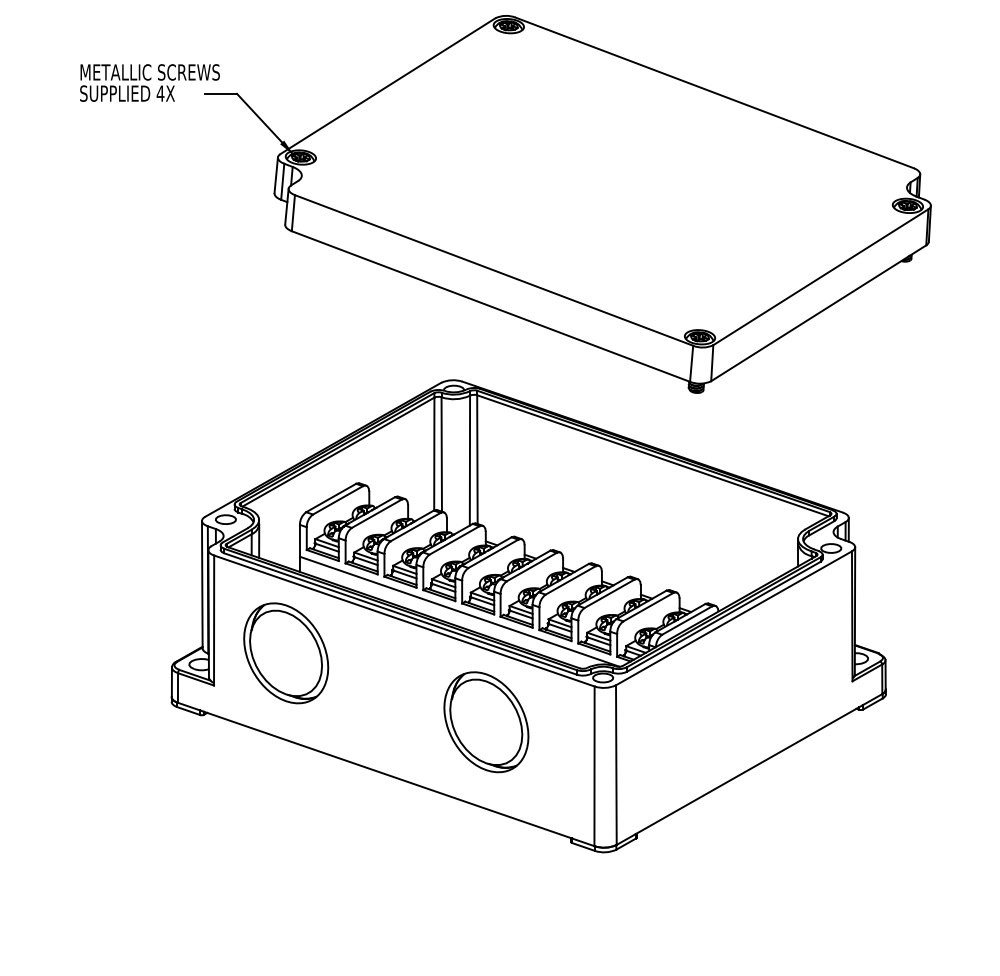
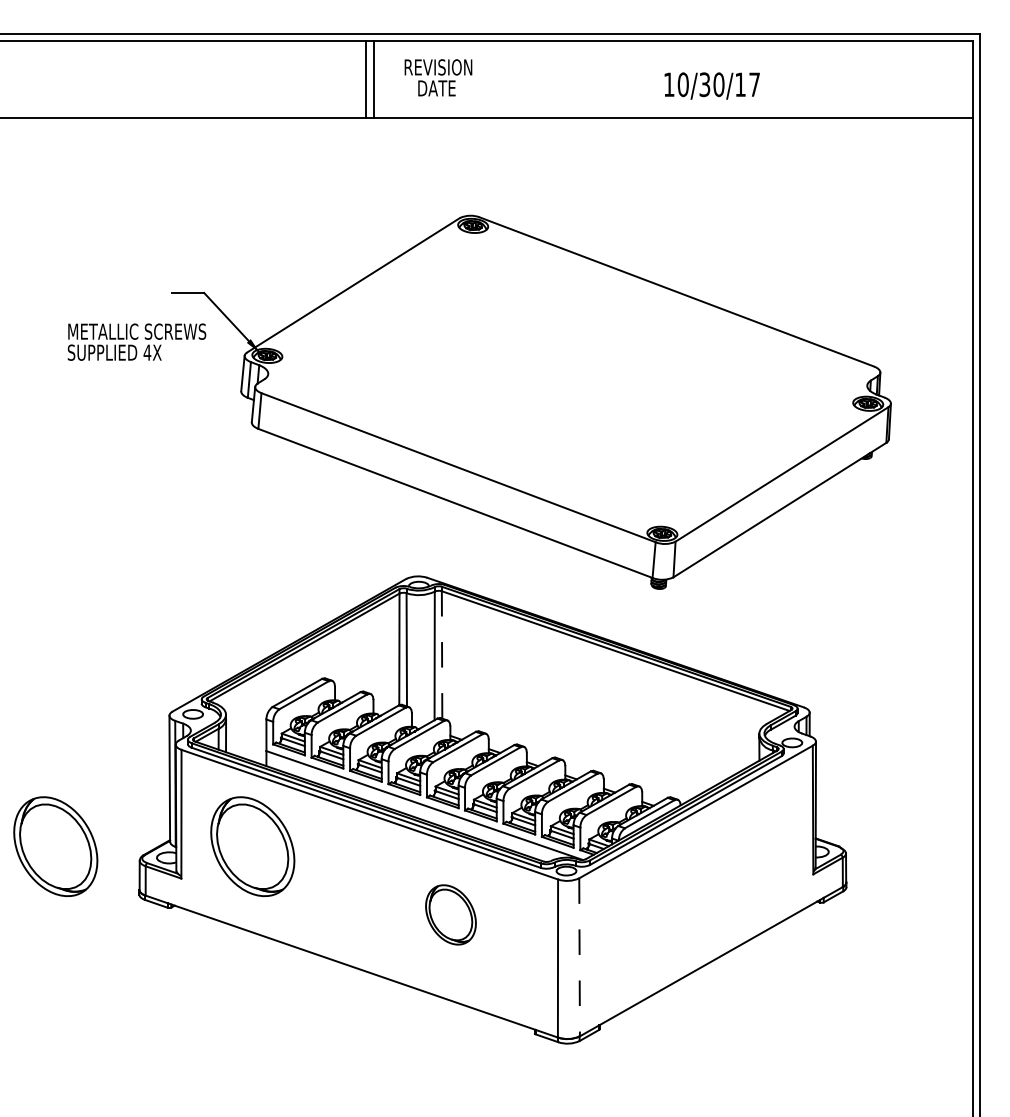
text: (149, 82) -> (136, 341), moved
line: (477, 459) -> (442, 654), solid -> dashed
part: (86, 653) -> (55, 846), added
part: (485, 721) -> (450, 914), size x0.6
line: (616, 765) -> (579, 957), solid -> dashed

